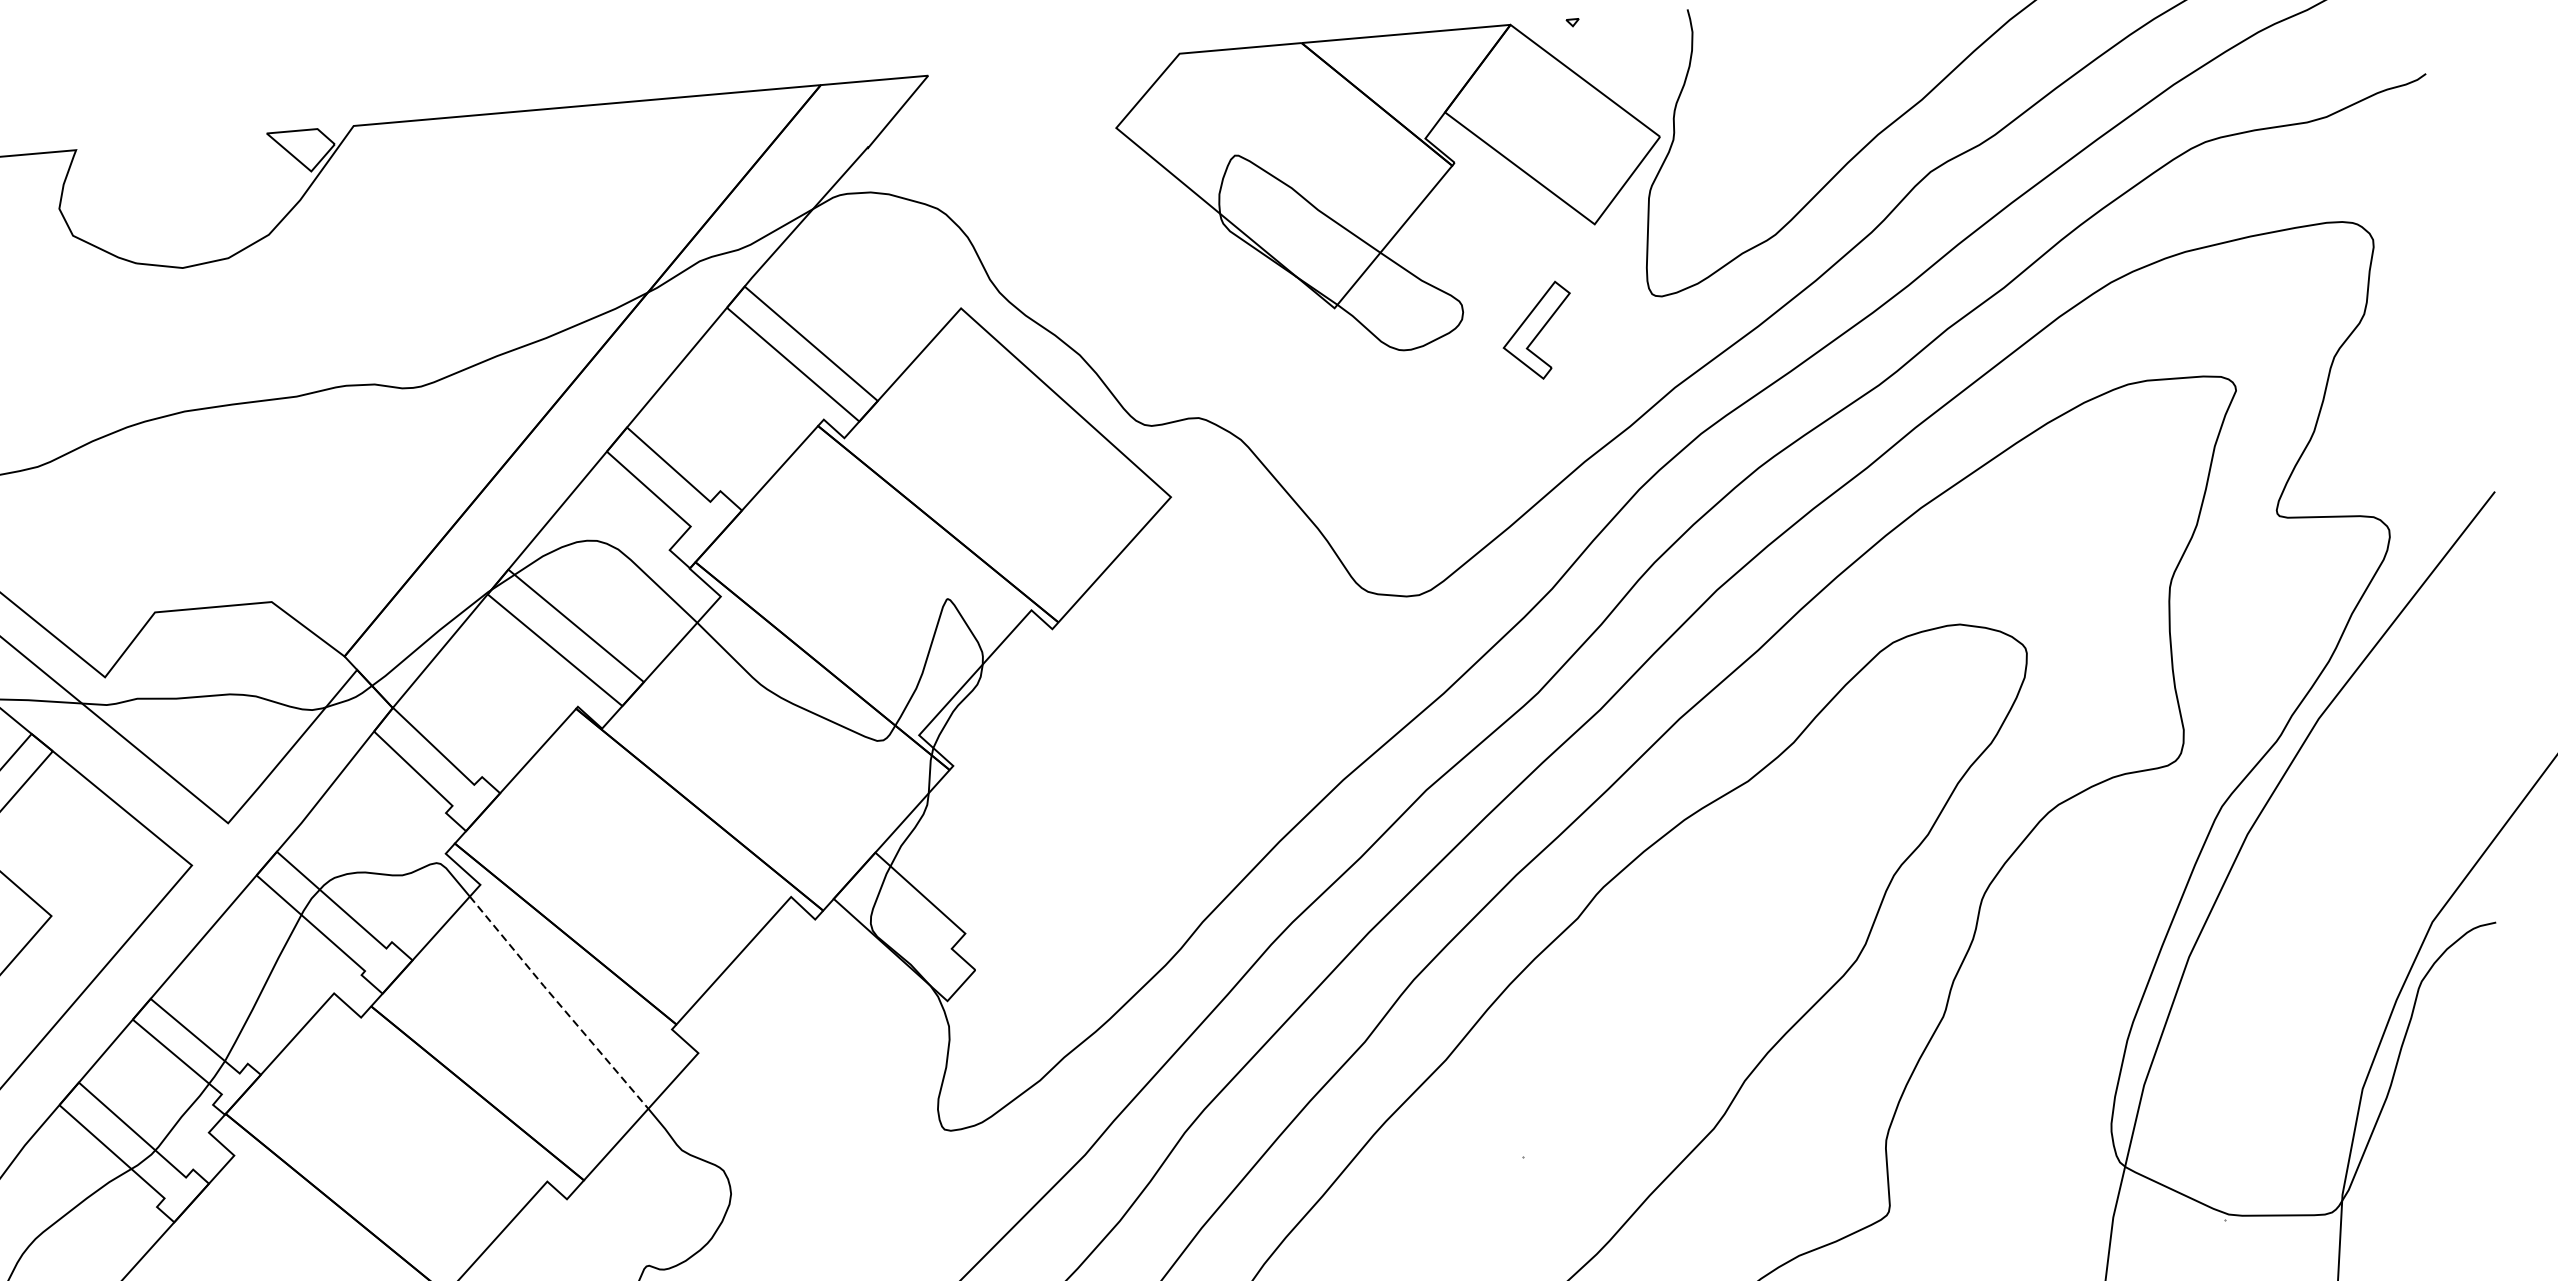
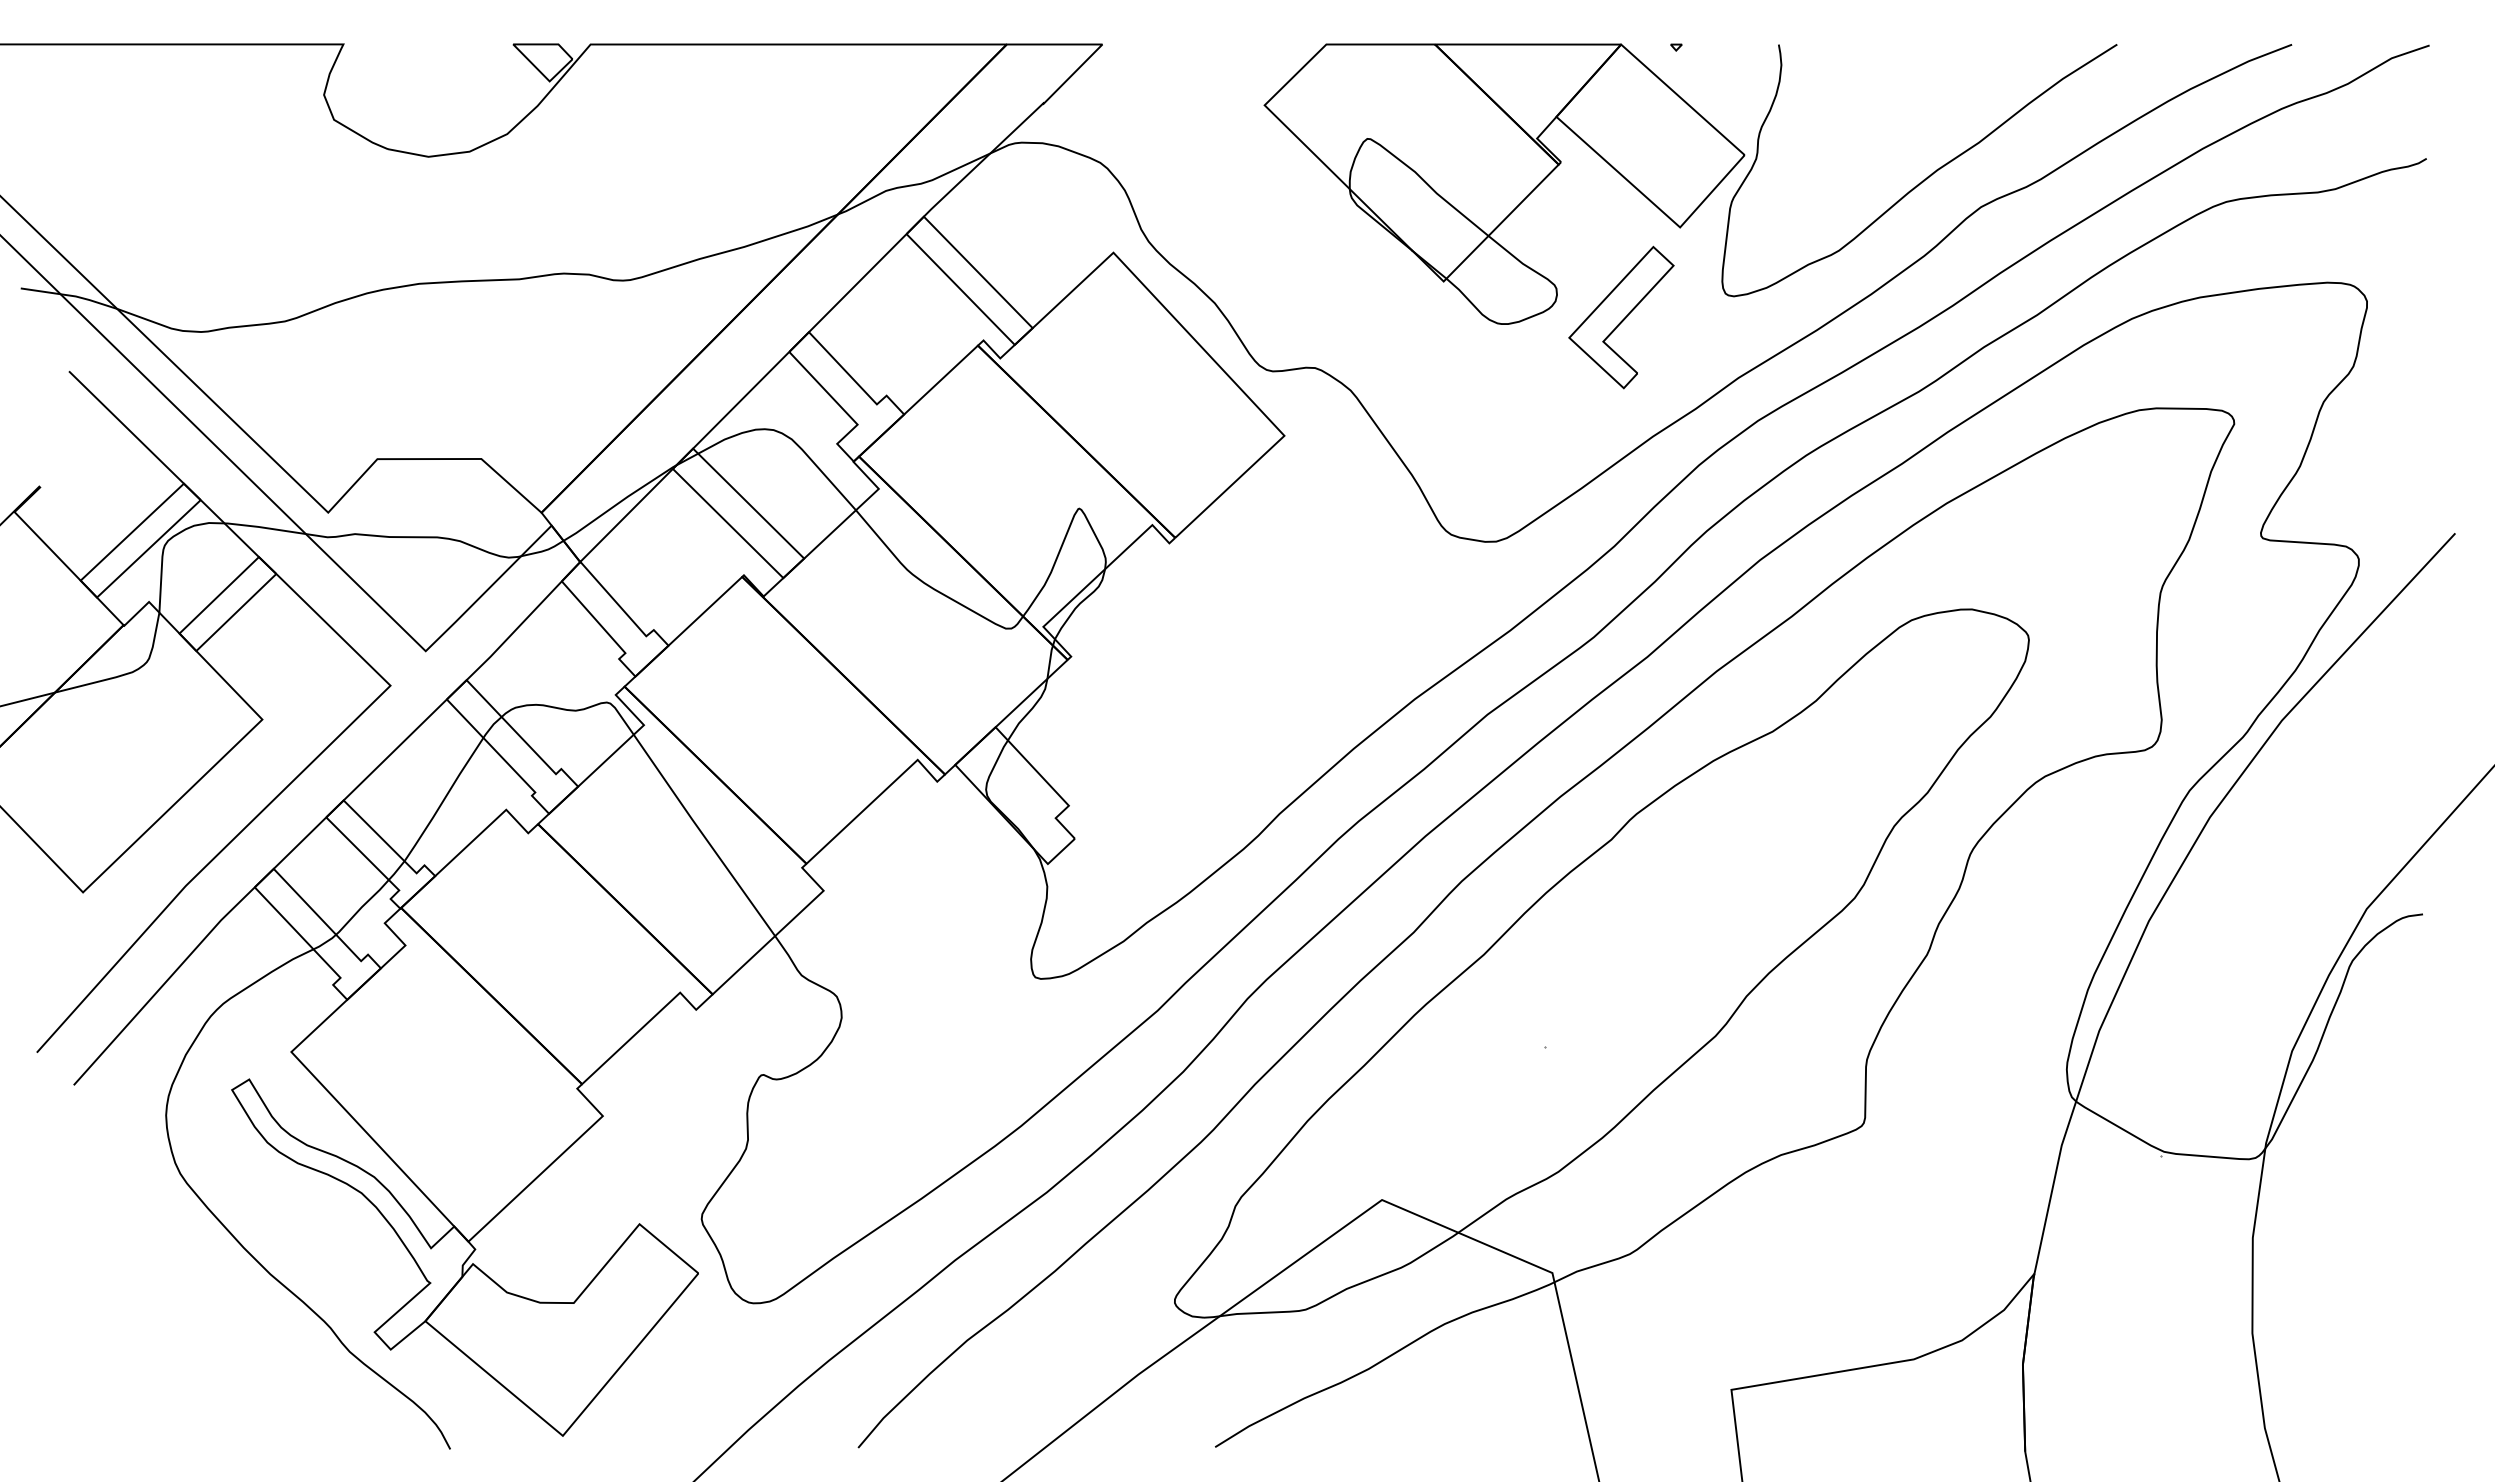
part: (1537, 331) -> (1621, 317), size x1.67
line: (558, 1002) -> (703, 835), dashed -> solid

